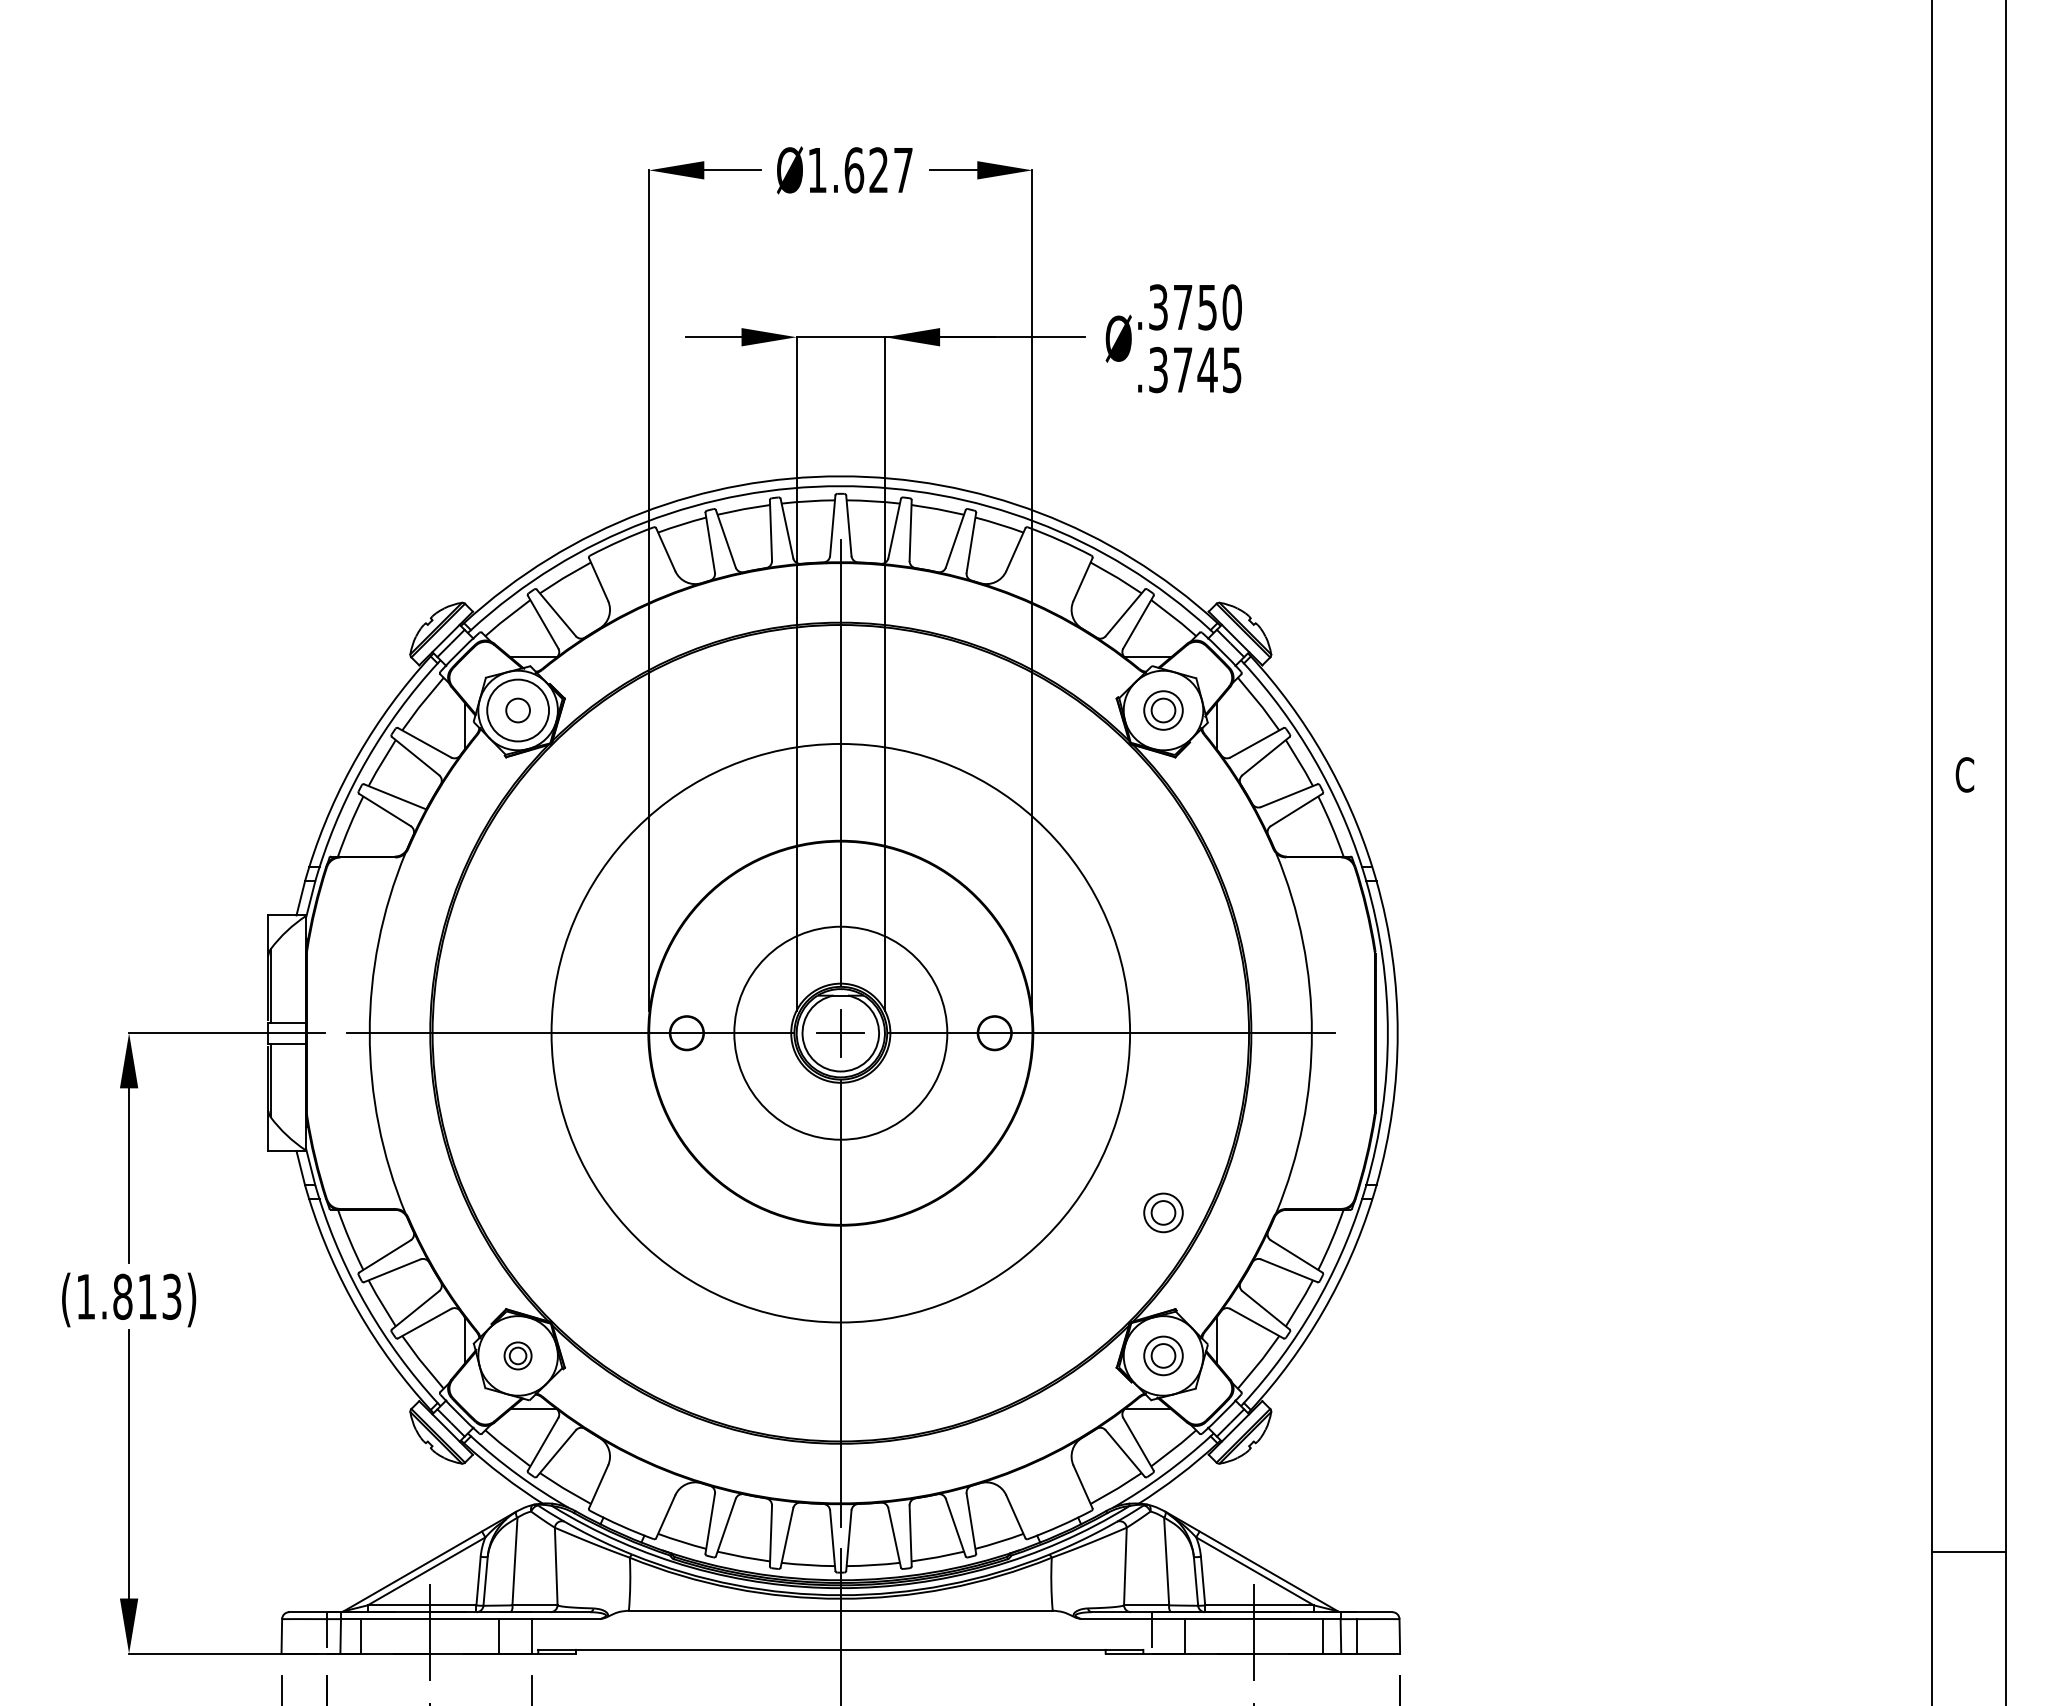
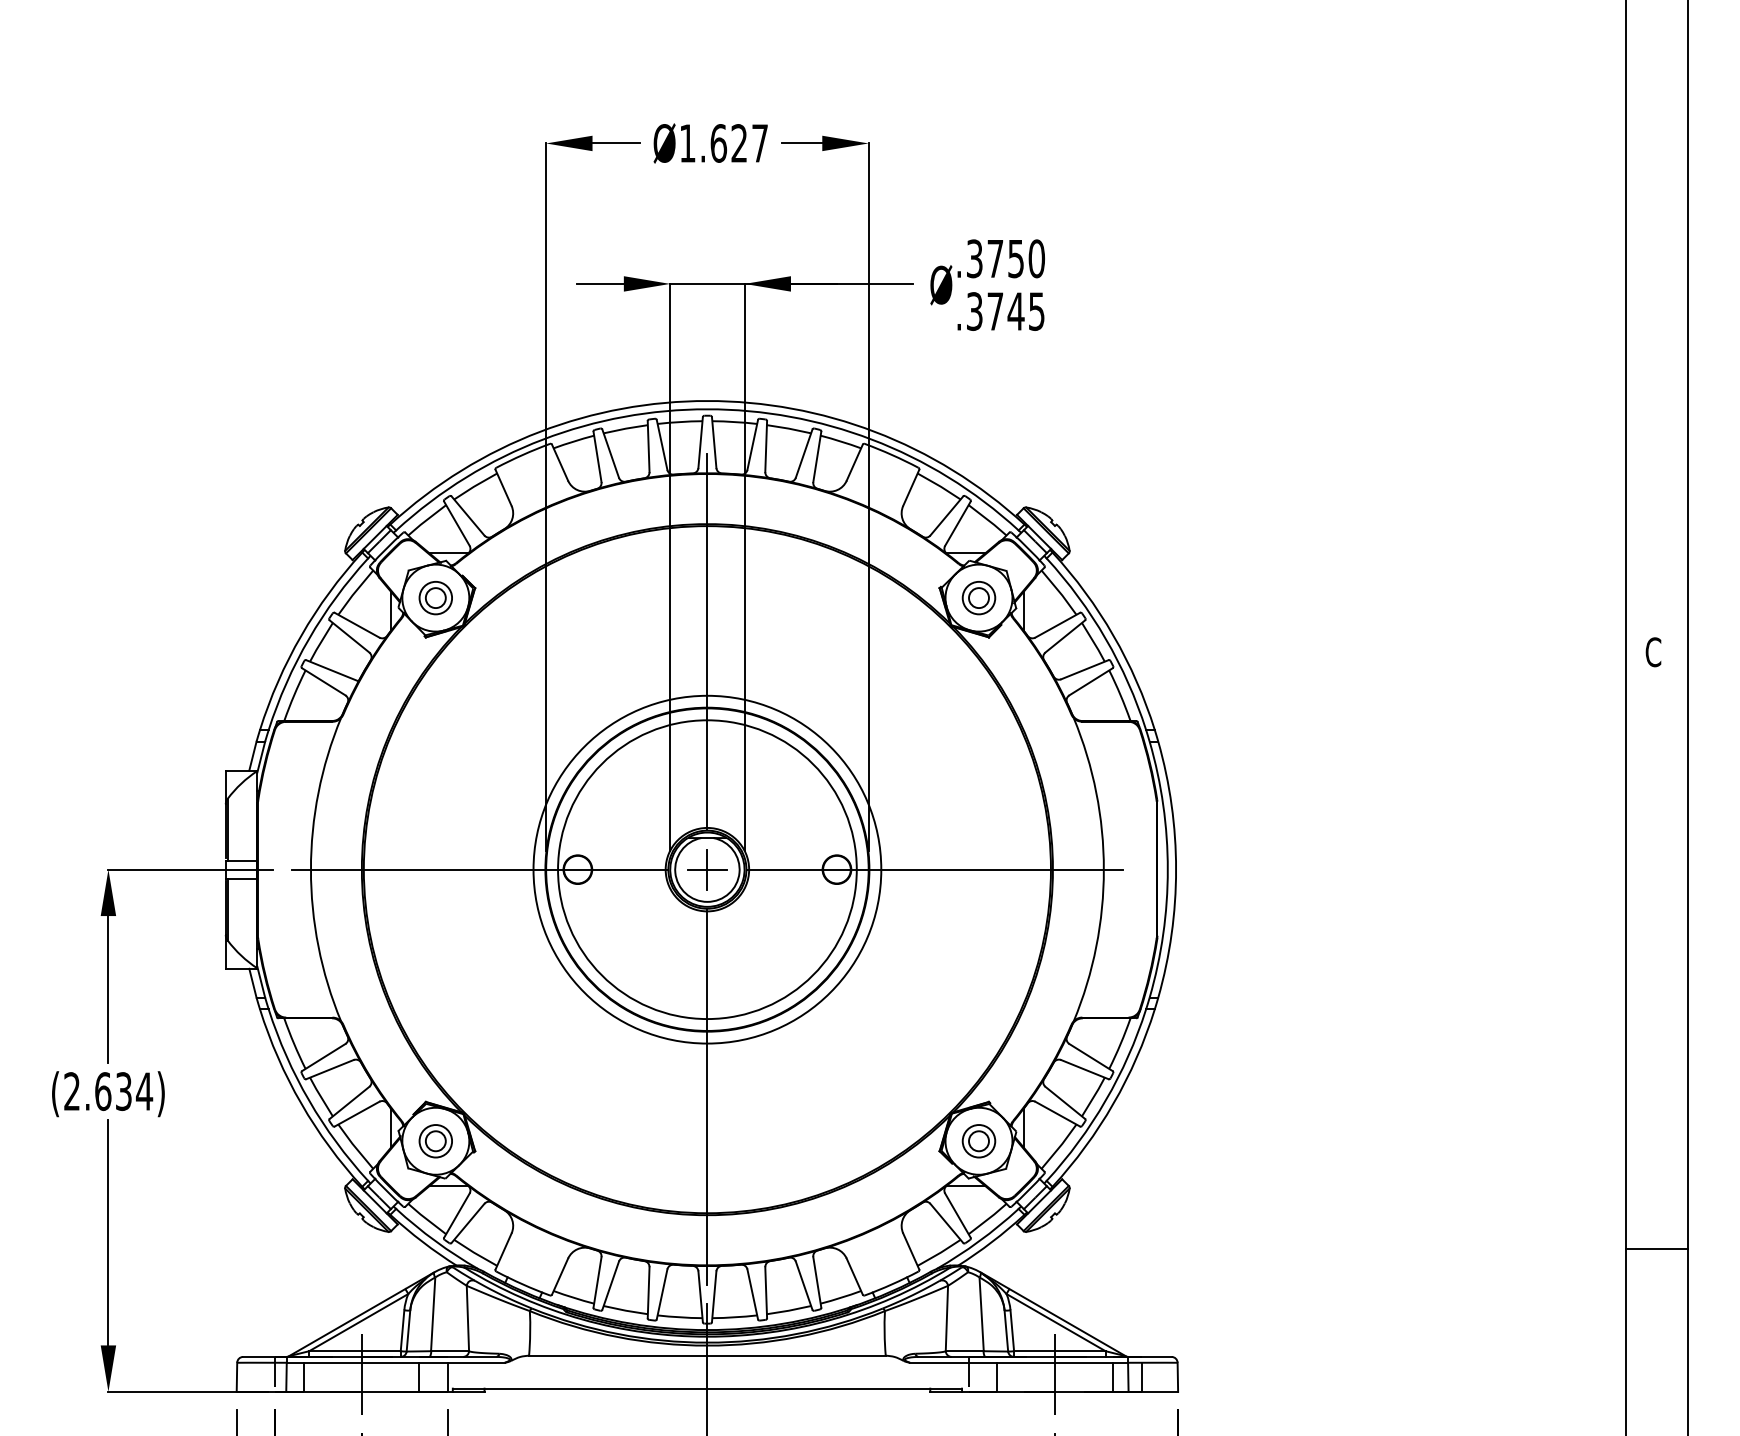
circle: (517, 710) -> (435, 598), size x0.62
circle: (840, 1032) -> (707, 869), size x0.71
circle: (840, 1032) -> (707, 869), size x1.67
part: (1163, 1212) -> (978, 1020), removed
text: (129, 1296) -> (108, 1091), (1.813) -> (2.634)
part: (517, 1355) -> (435, 1140), size x1.43
line: (1968, 1552) -> (1656, 1249), moved

